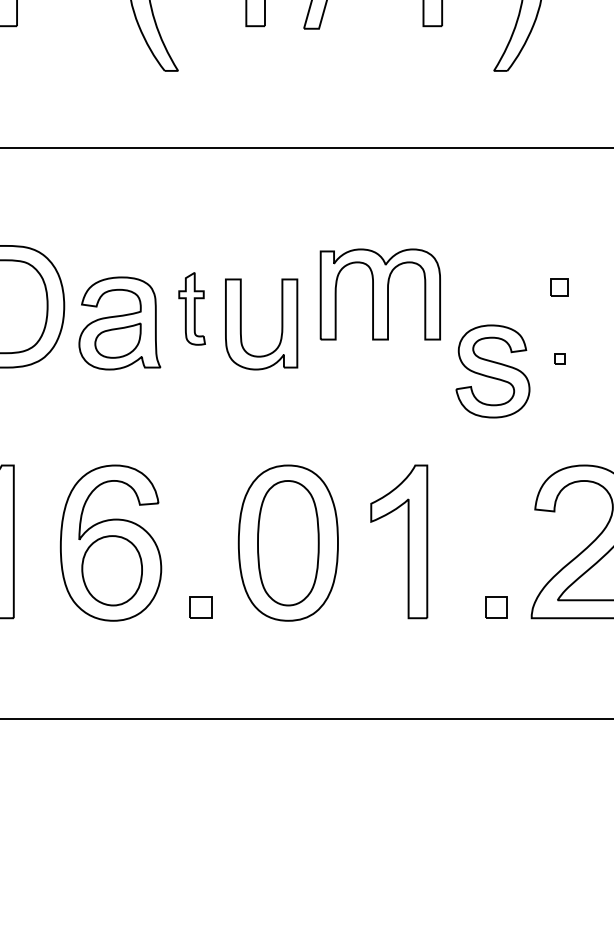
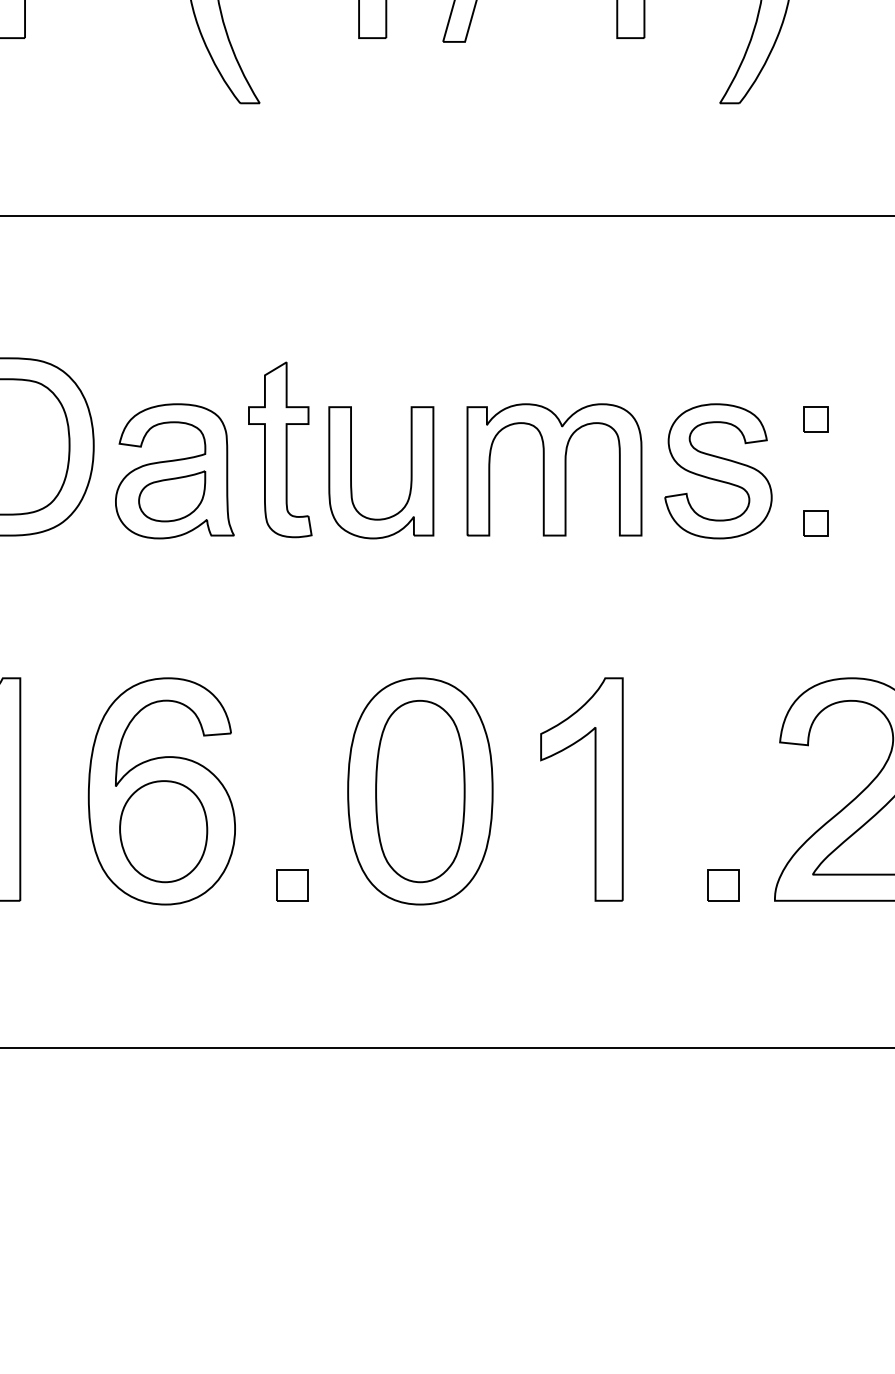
part: (379, 294) -> (553, 469), moved
part: (191, 308) -> (279, 449), size x1.67
part: (559, 359) -> (815, 523), size x1.67
part: (492, 371) -> (717, 471), moved

